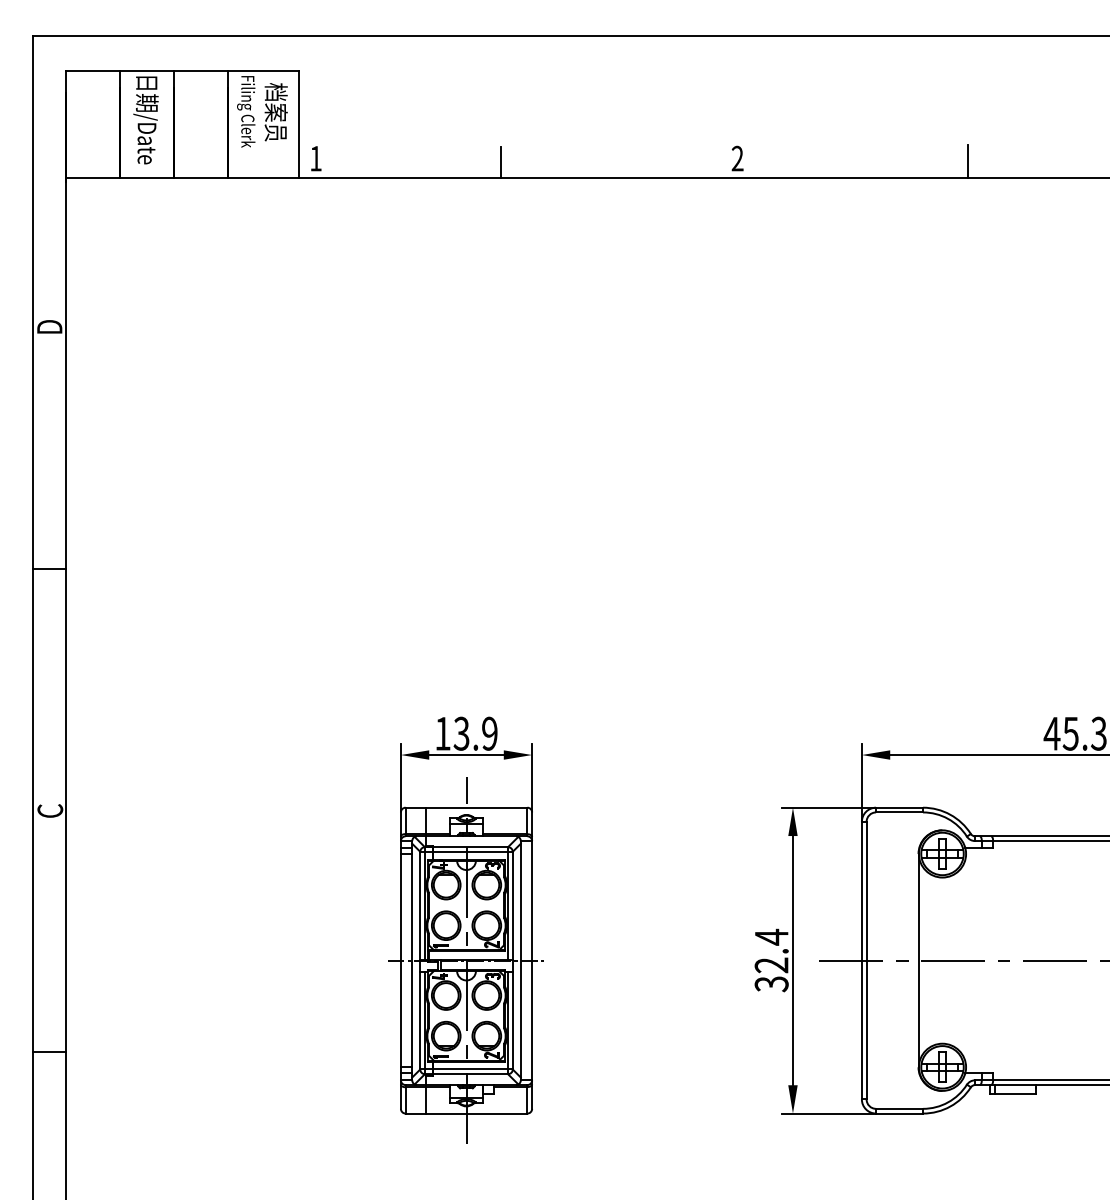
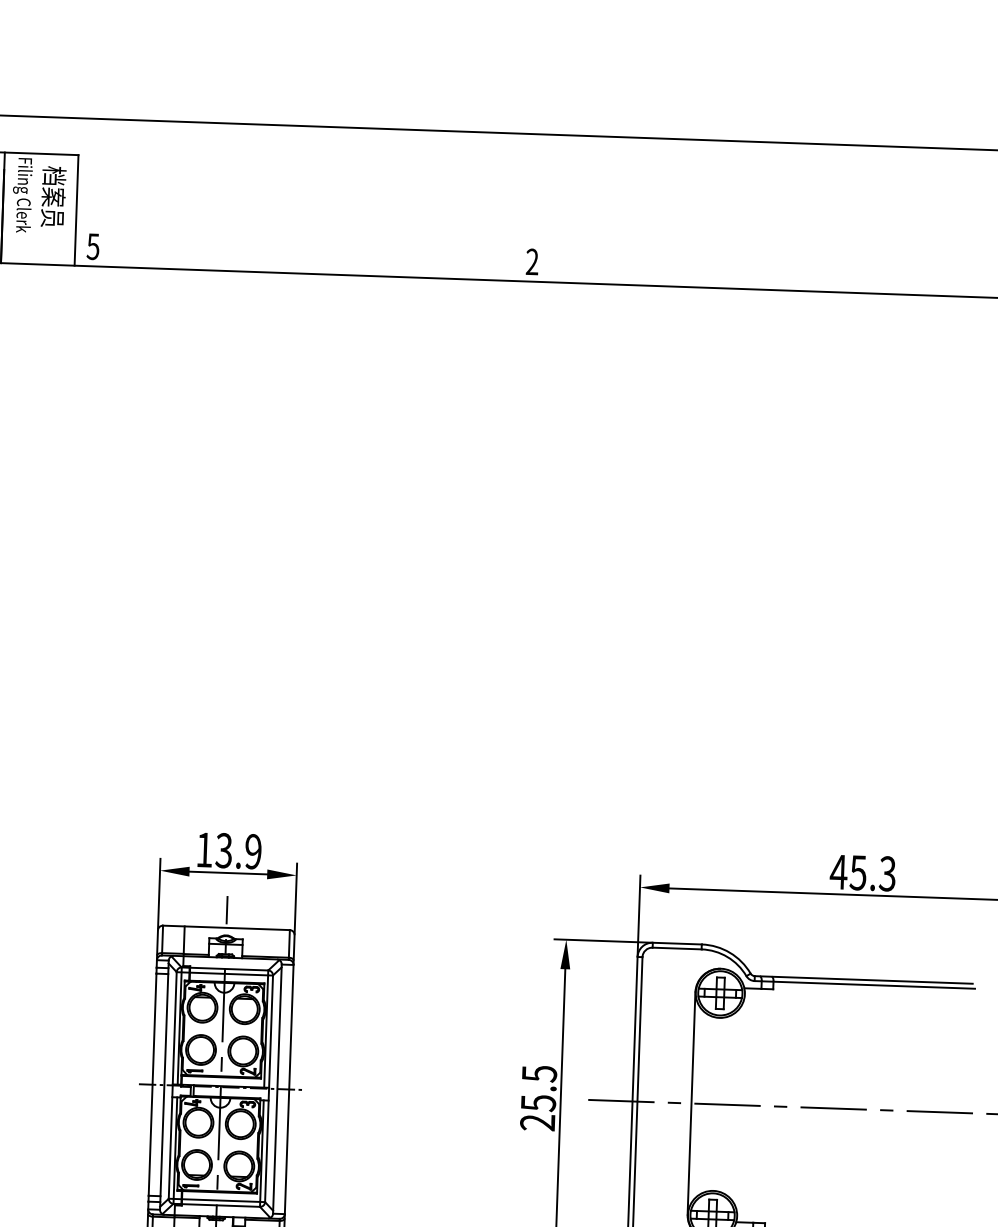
text: (315, 158) -> (92, 246), 1 -> 5
line: (968, 160) -> (772, 272), removed
line: (500, 161) -> (285, 256), removed
text: (771, 960) -> (538, 1098), 32.4 -> 25.5

